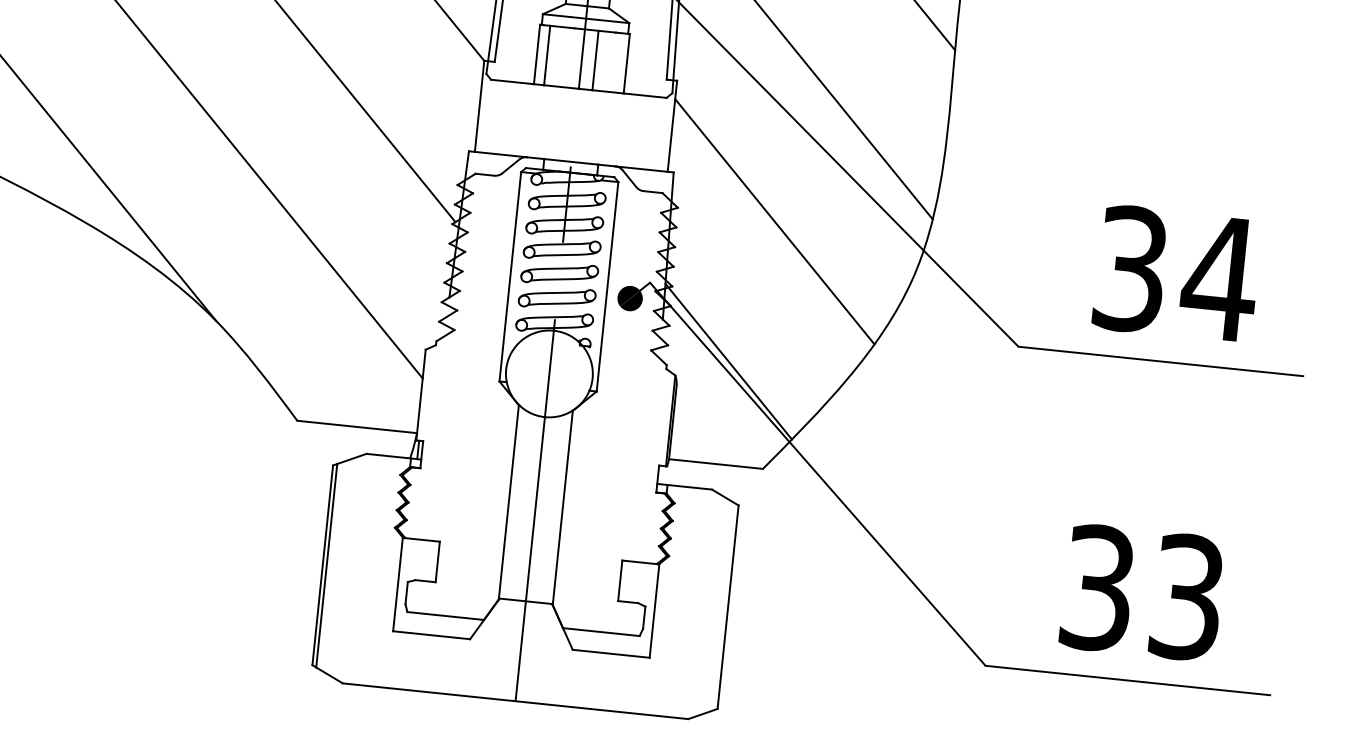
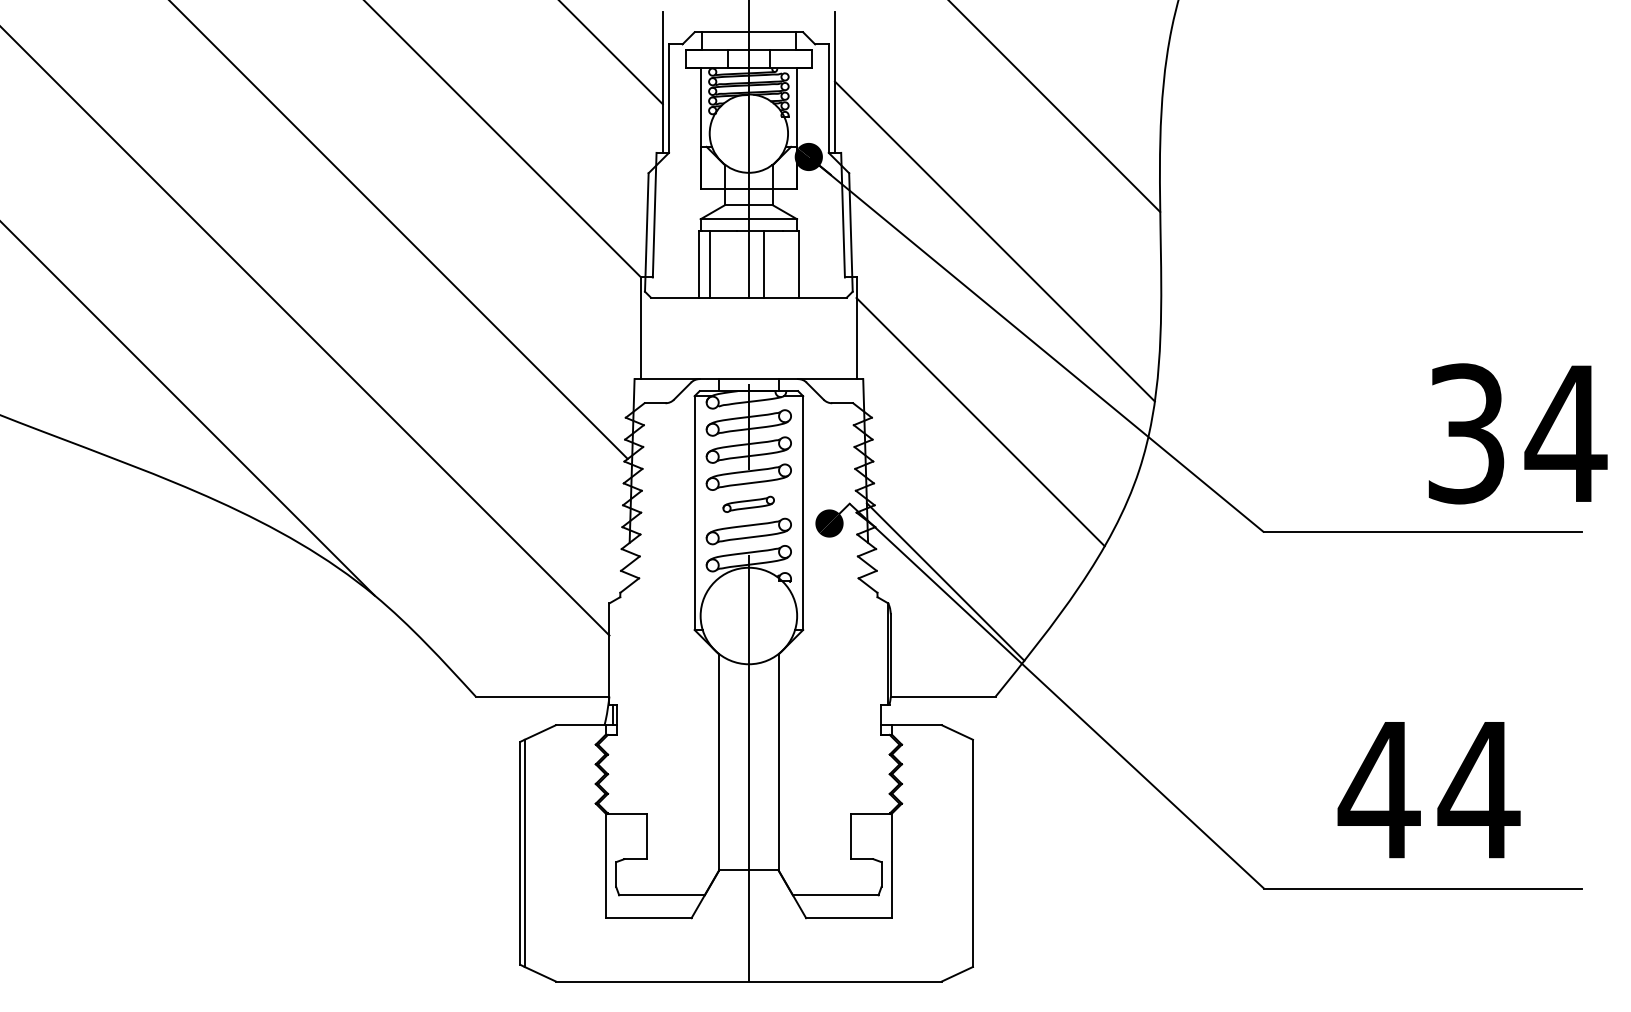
text: (1176, 273) -> (1517, 433), moved
part: (559, 274) -> (748, 504), size x0.6
text: (1141, 592) -> (1428, 789), 33 -> 44

